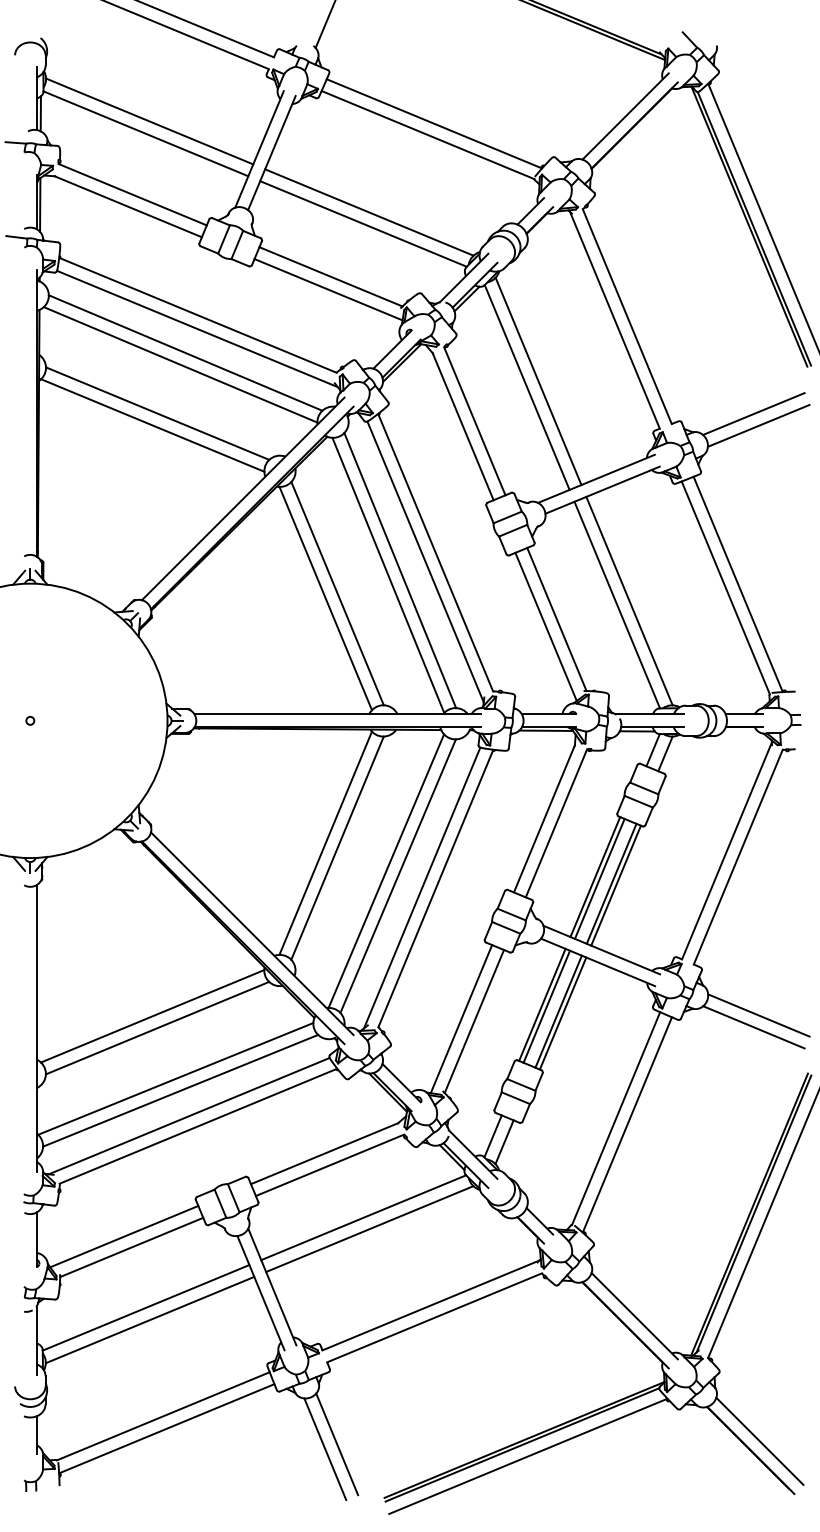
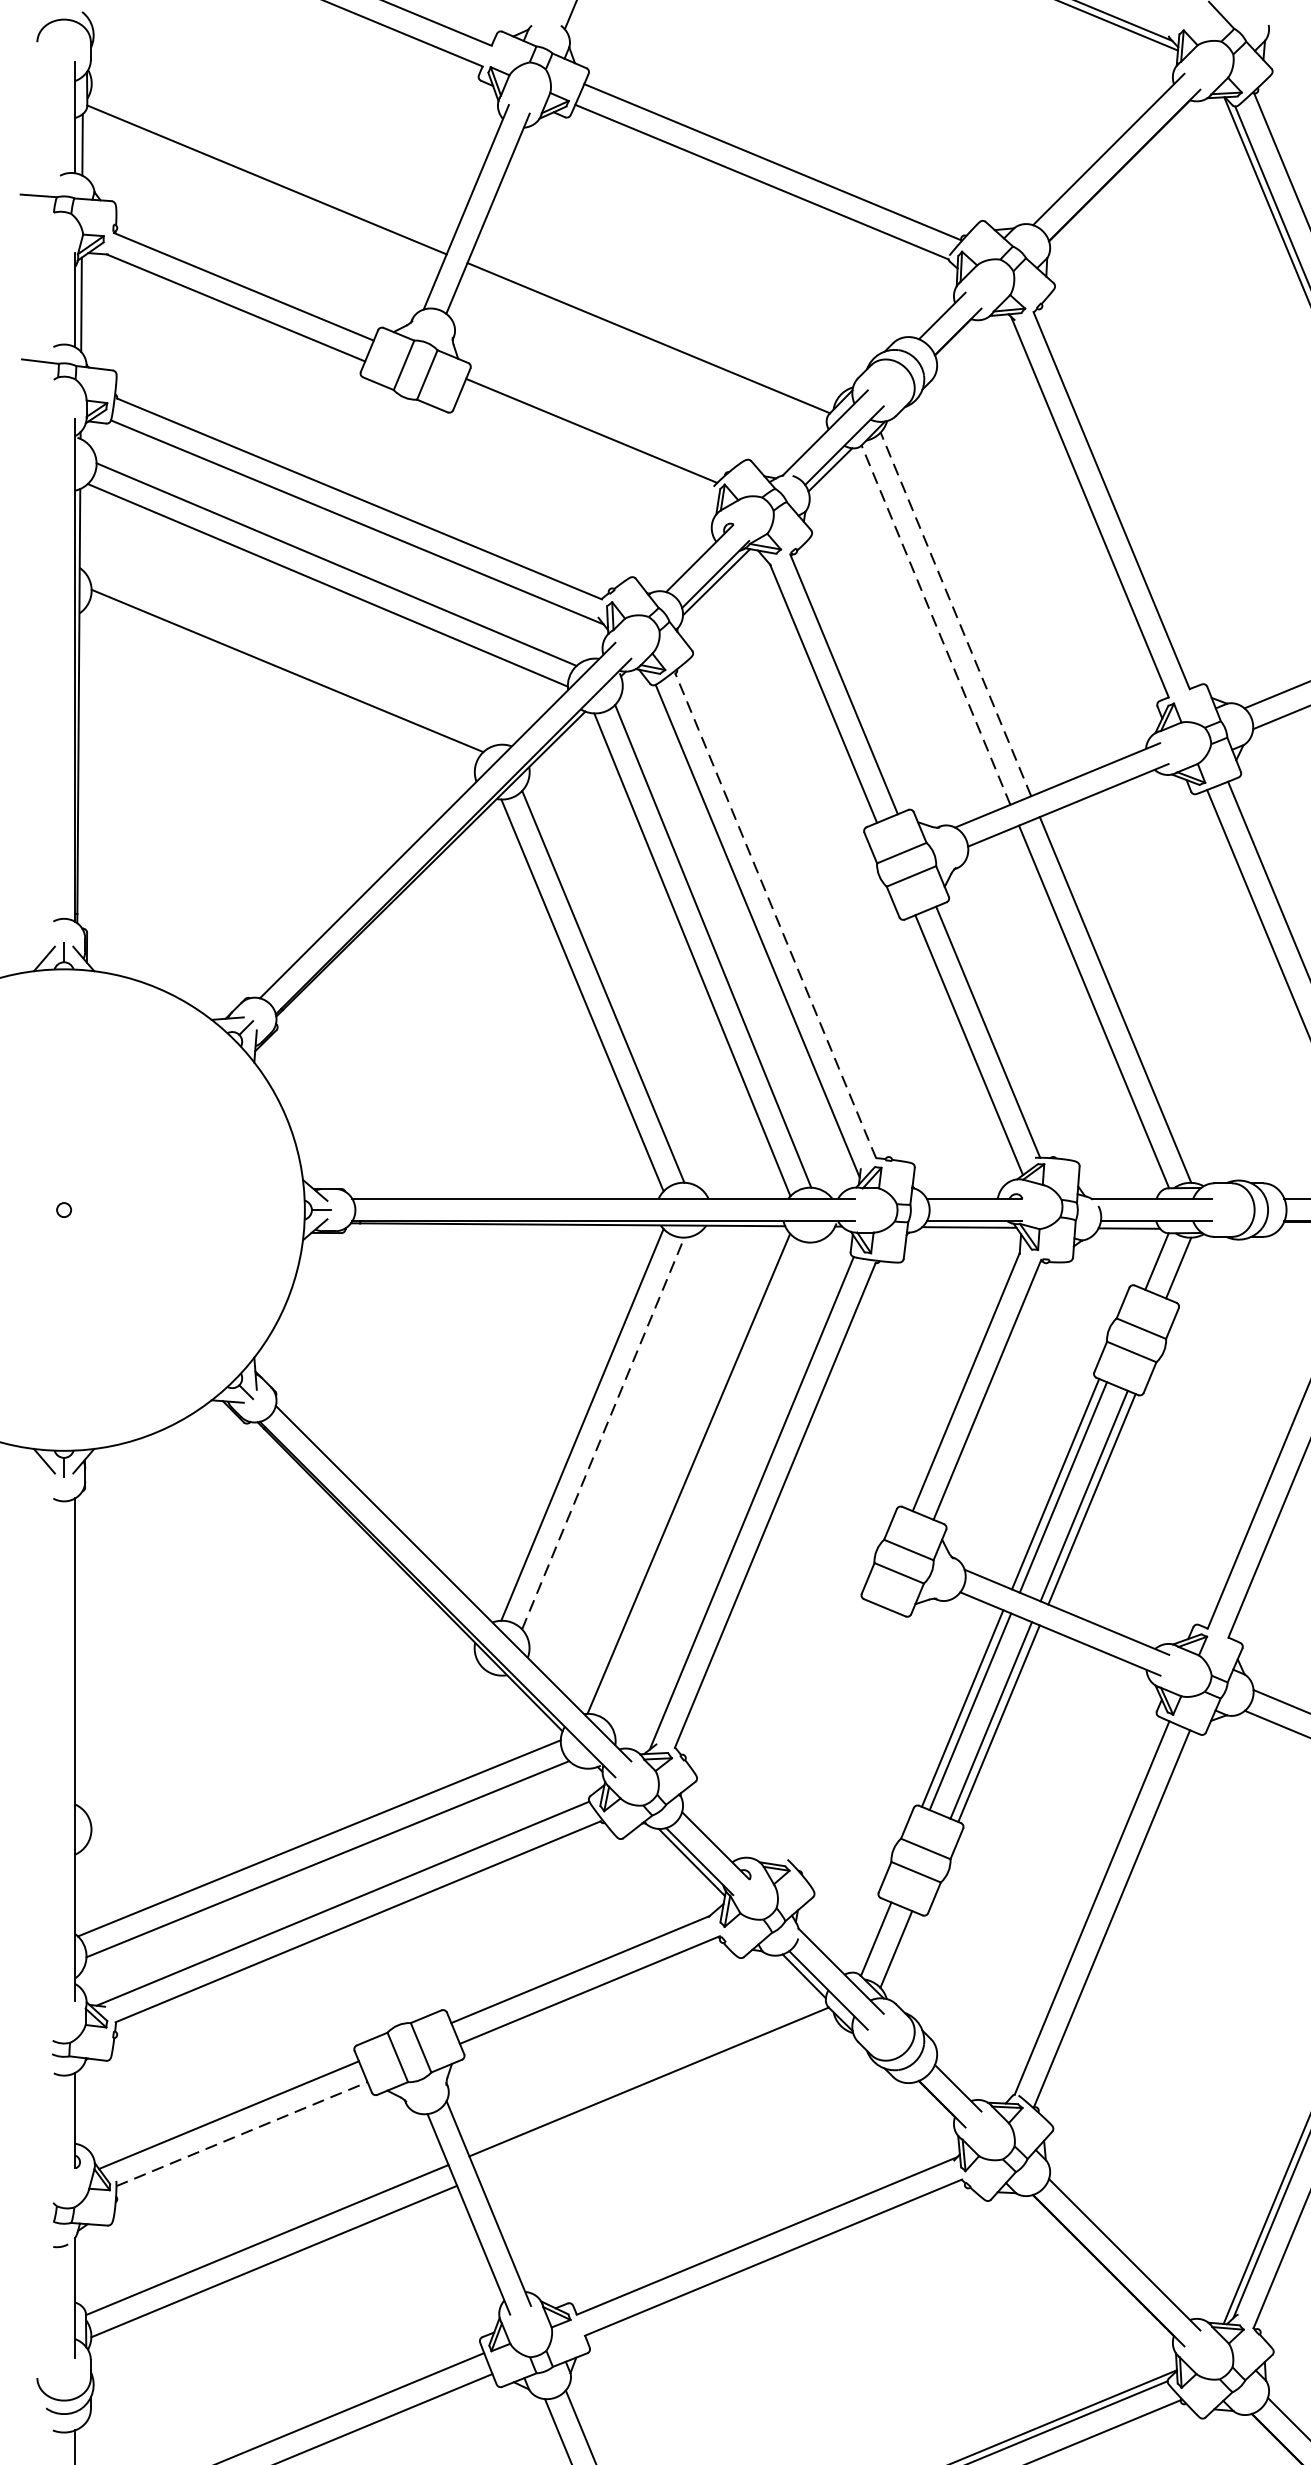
line: (149, 121) -> (273, 158), removed
line: (369, 212) -> (659, 318), removed
line: (328, 289) -> (587, 453), removed
line: (538, 380) -> (955, 612), solid -> dashed
line: (527, 387) -> (936, 625), solid -> dashed
line: (152, 425) -> (278, 691), removed
line: (435, 553) -> (775, 916), solid -> dashed
line: (337, 848) -> (603, 1434), solid -> dashed
line: (397, 875) -> (708, 1481), removed
line: (152, 1016) -> (278, 1728), removed
line: (461, 1019) -> (820, 1734), removed
line: (474, 1021) -> (843, 1737), removed
line: (157, 1027) -> (287, 1748), removed
line: (369, 1229) -> (659, 2102), removed
line: (132, 1247) -> (243, 2134), solid -> dashed

